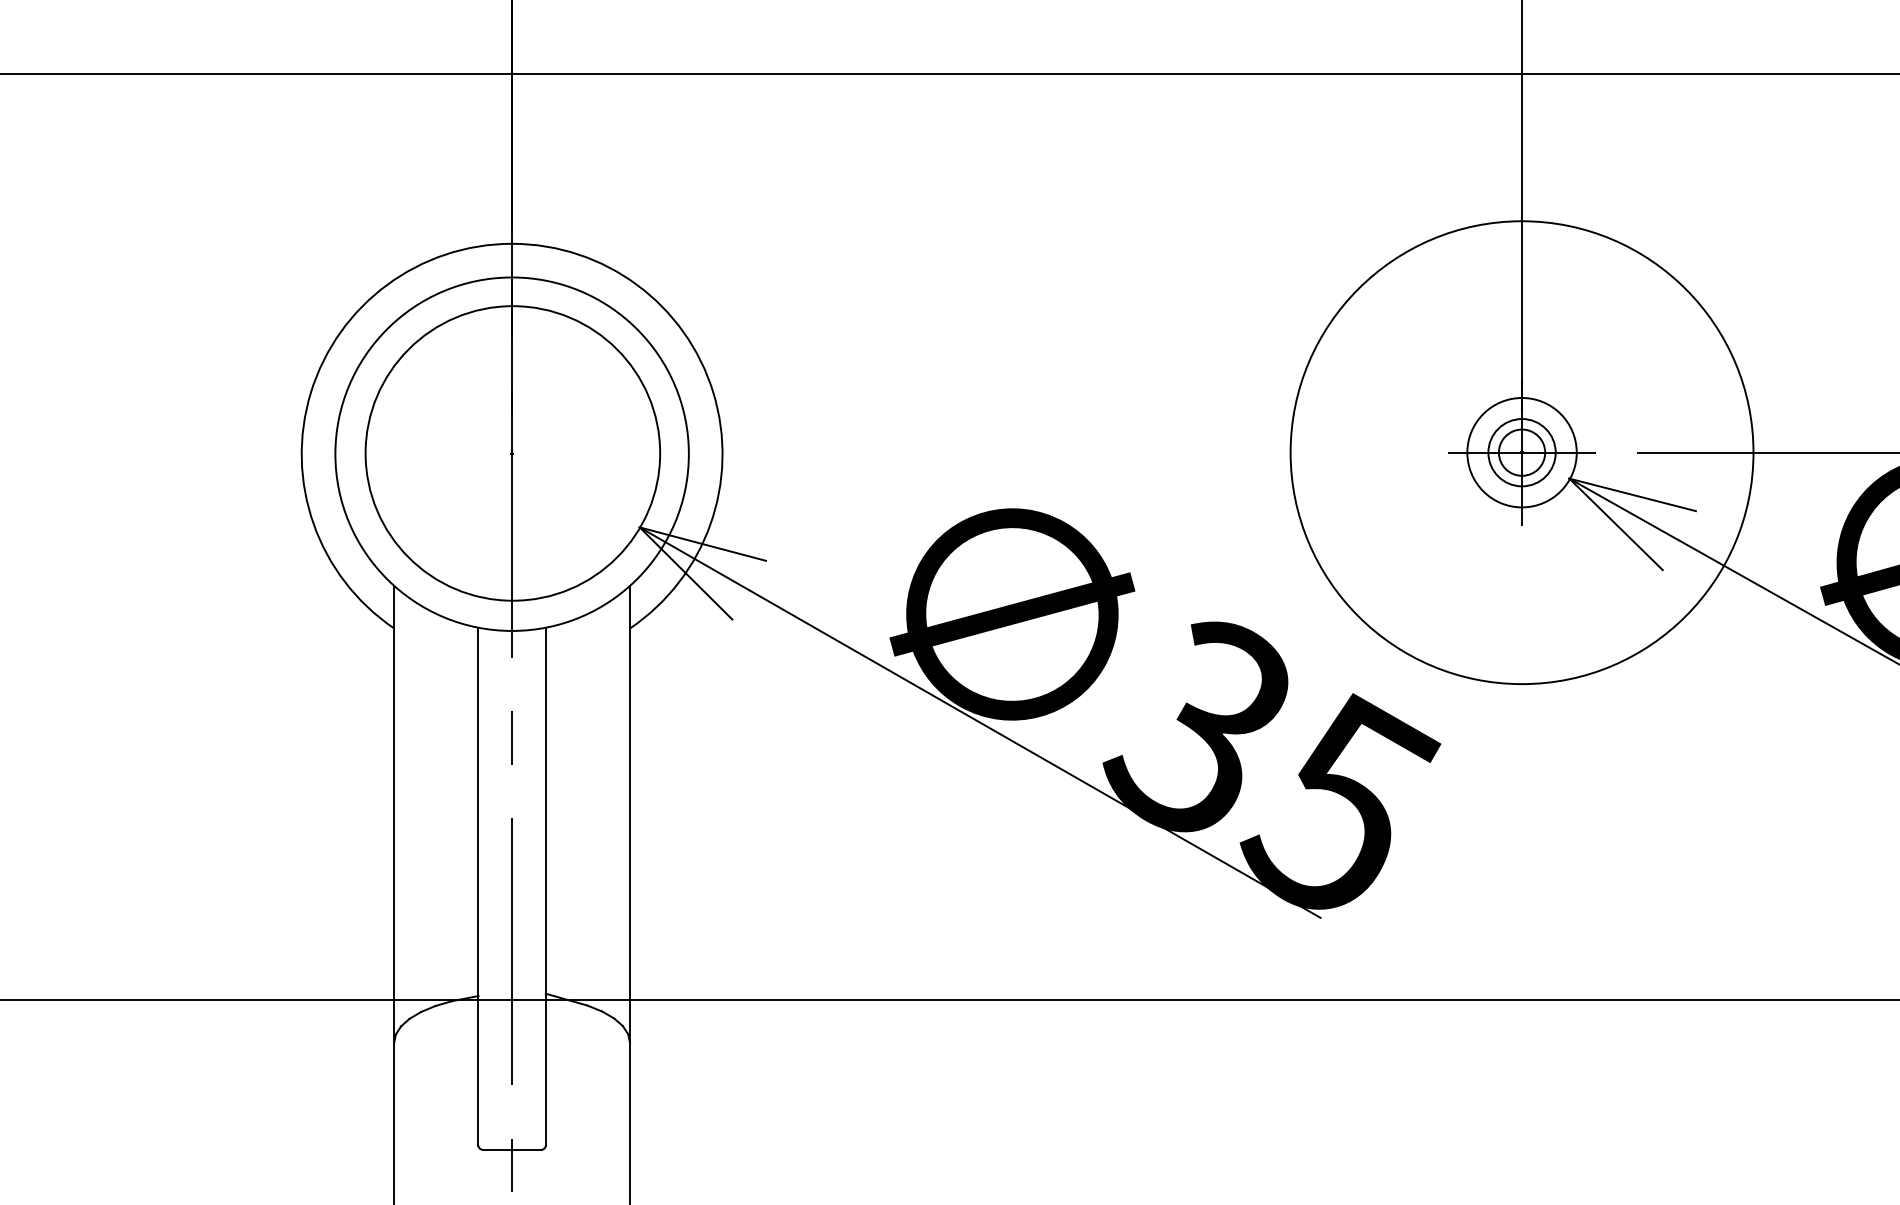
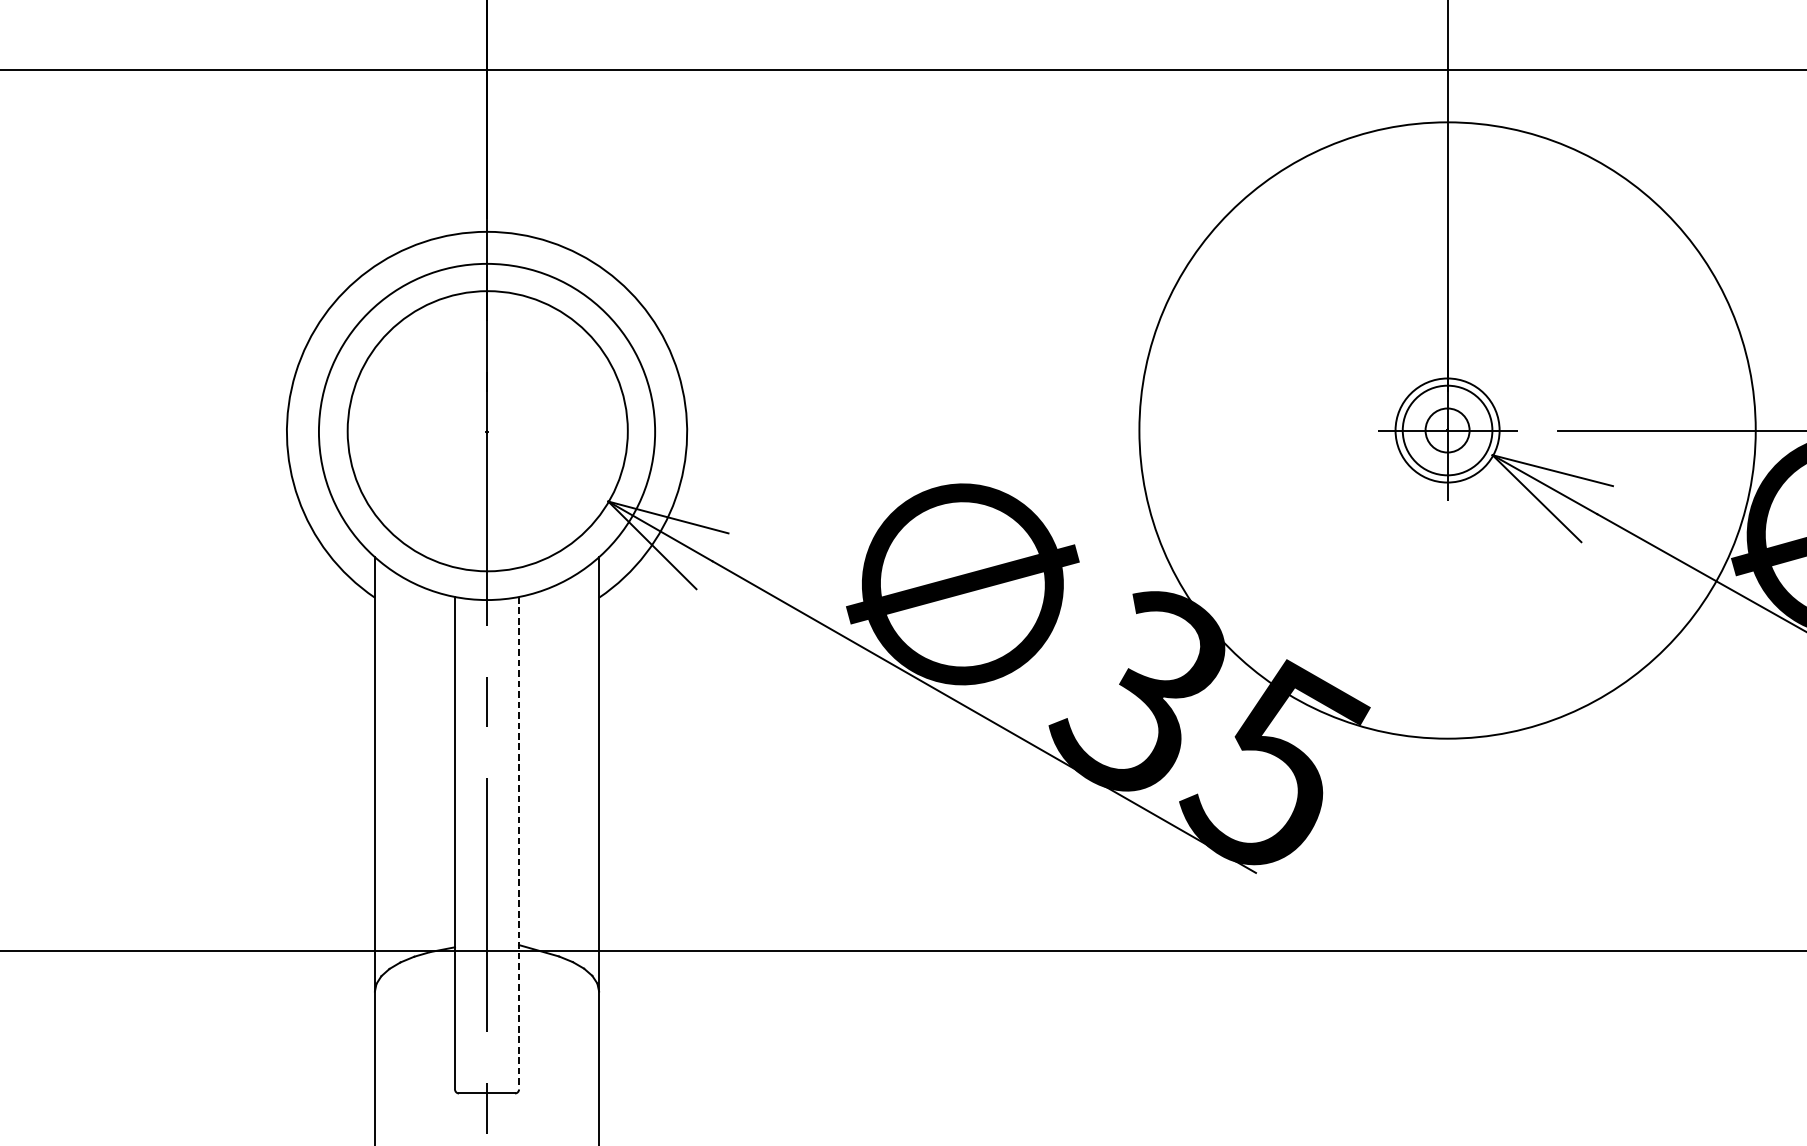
circle: (1521, 452) -> (1447, 430), size x1.4
circle: (1521, 452) -> (1447, 430), size x1.4
line: (545, 886) -> (518, 843), solid -> dashed

